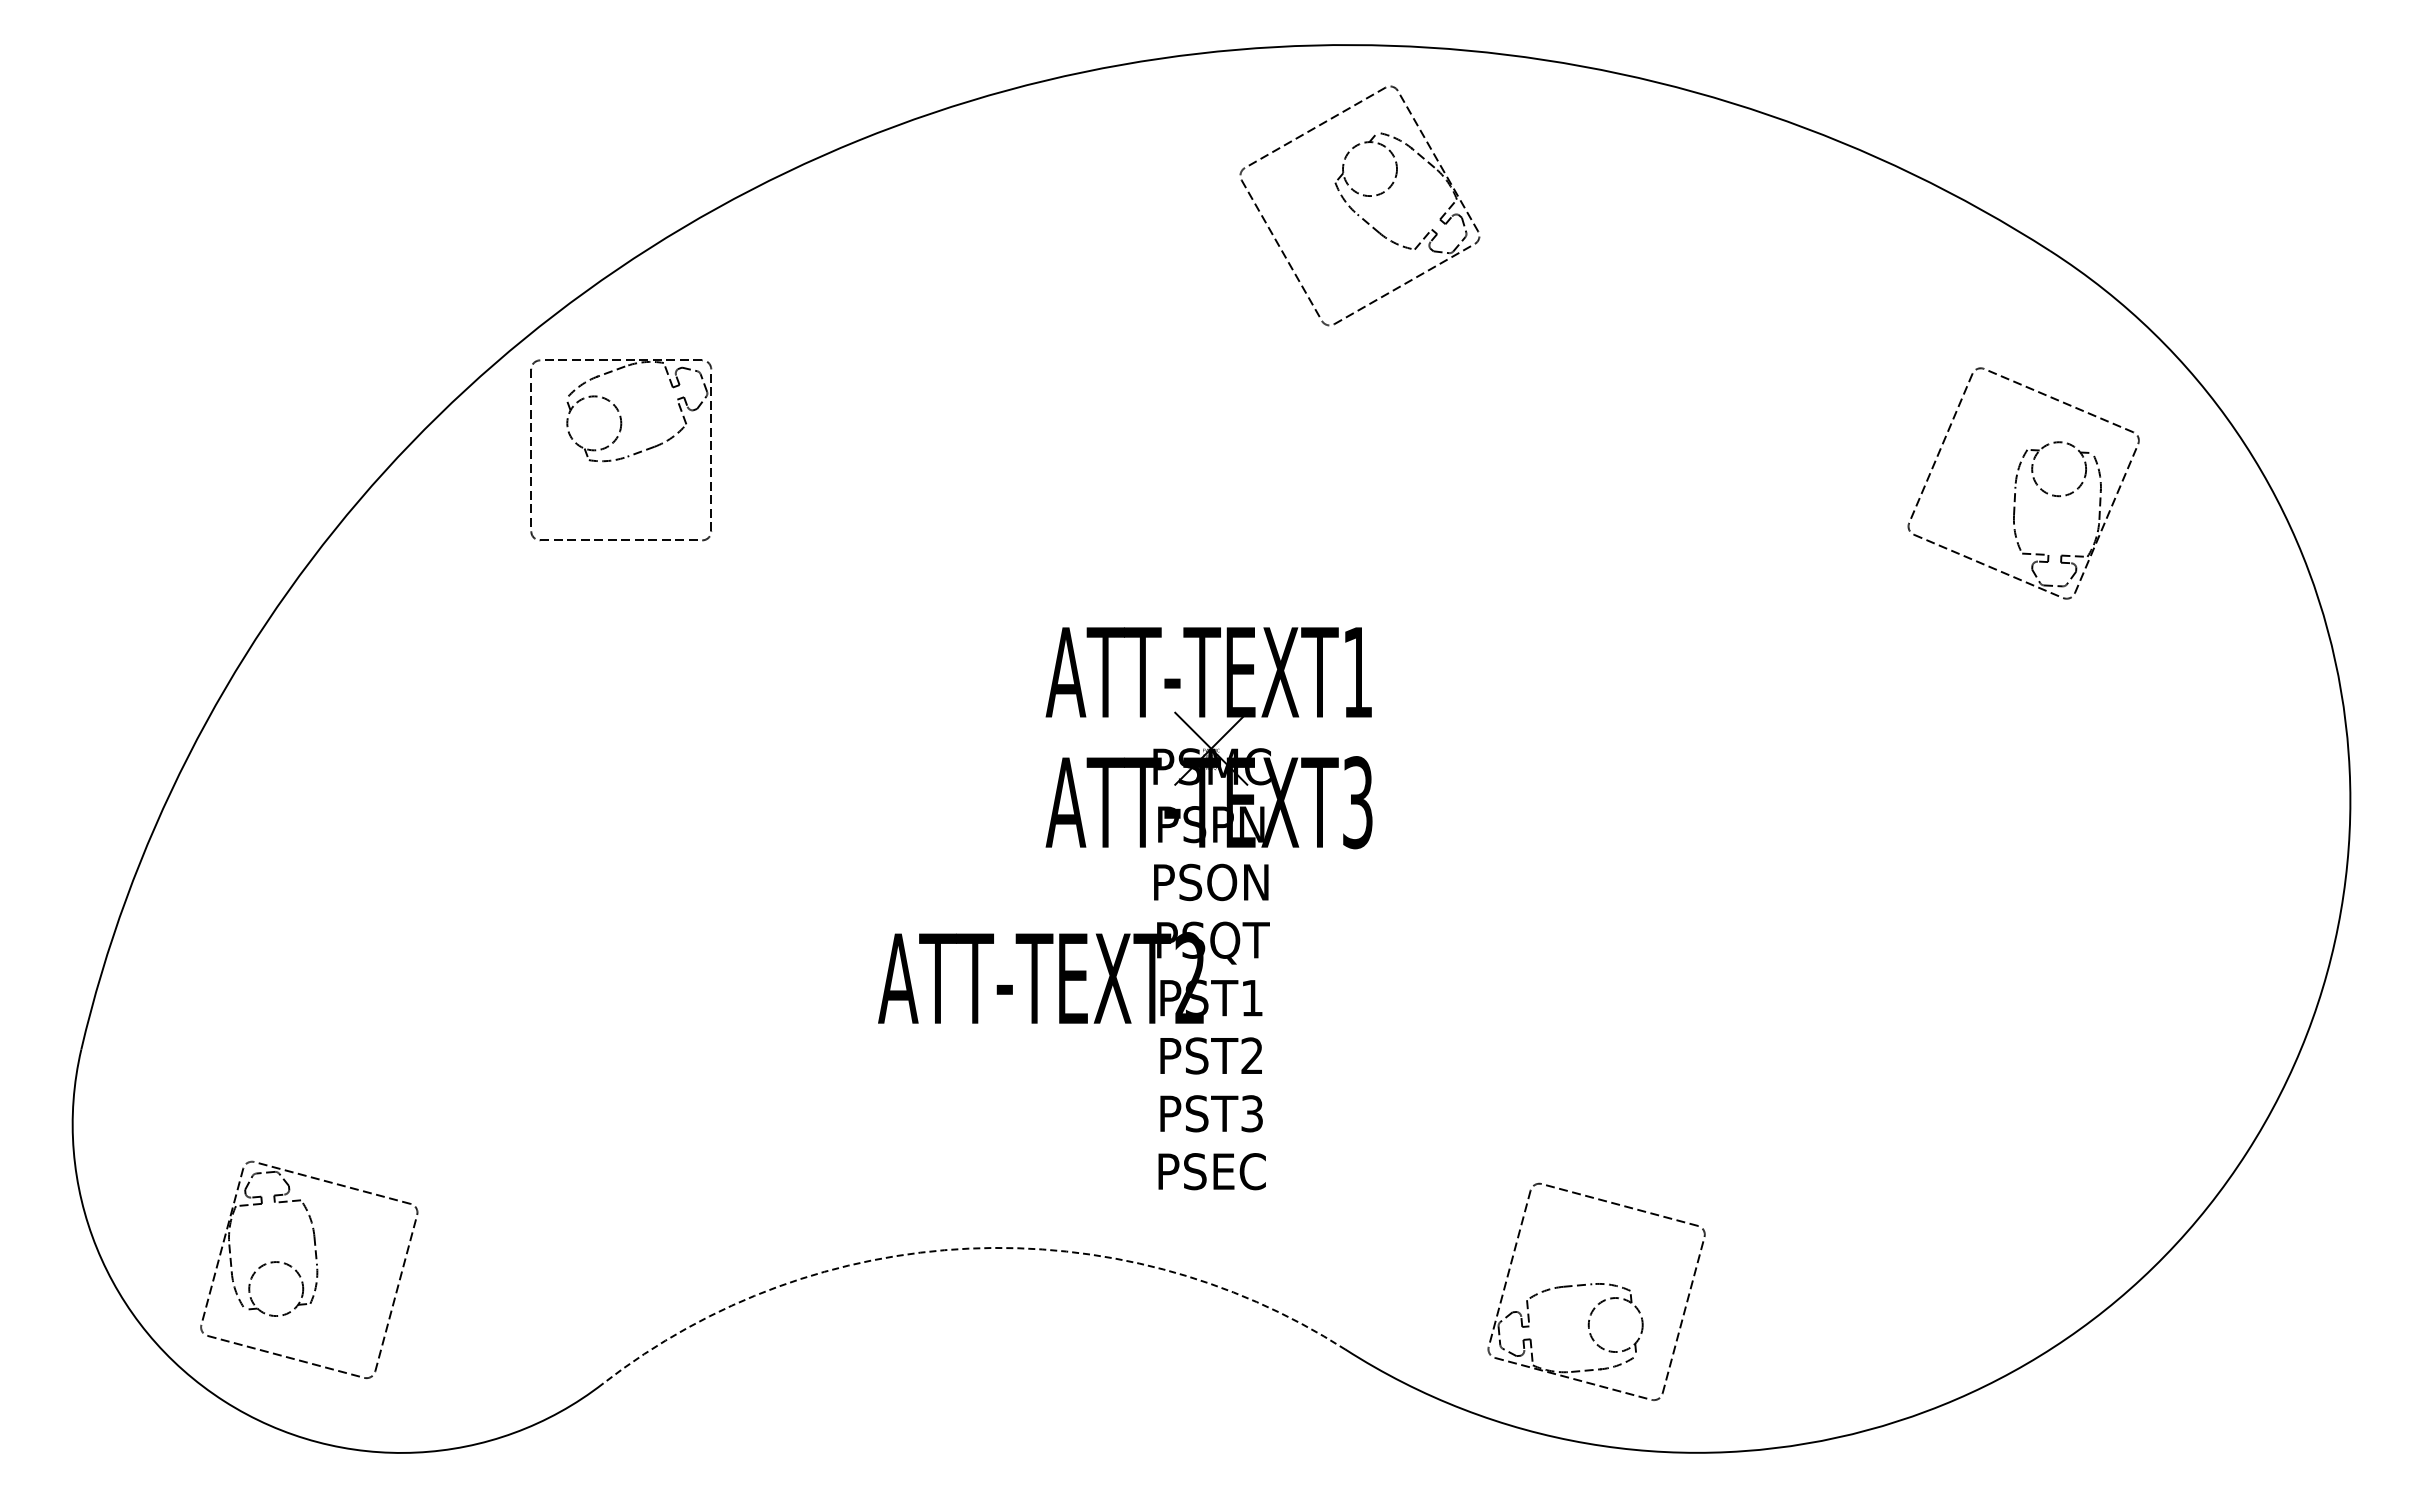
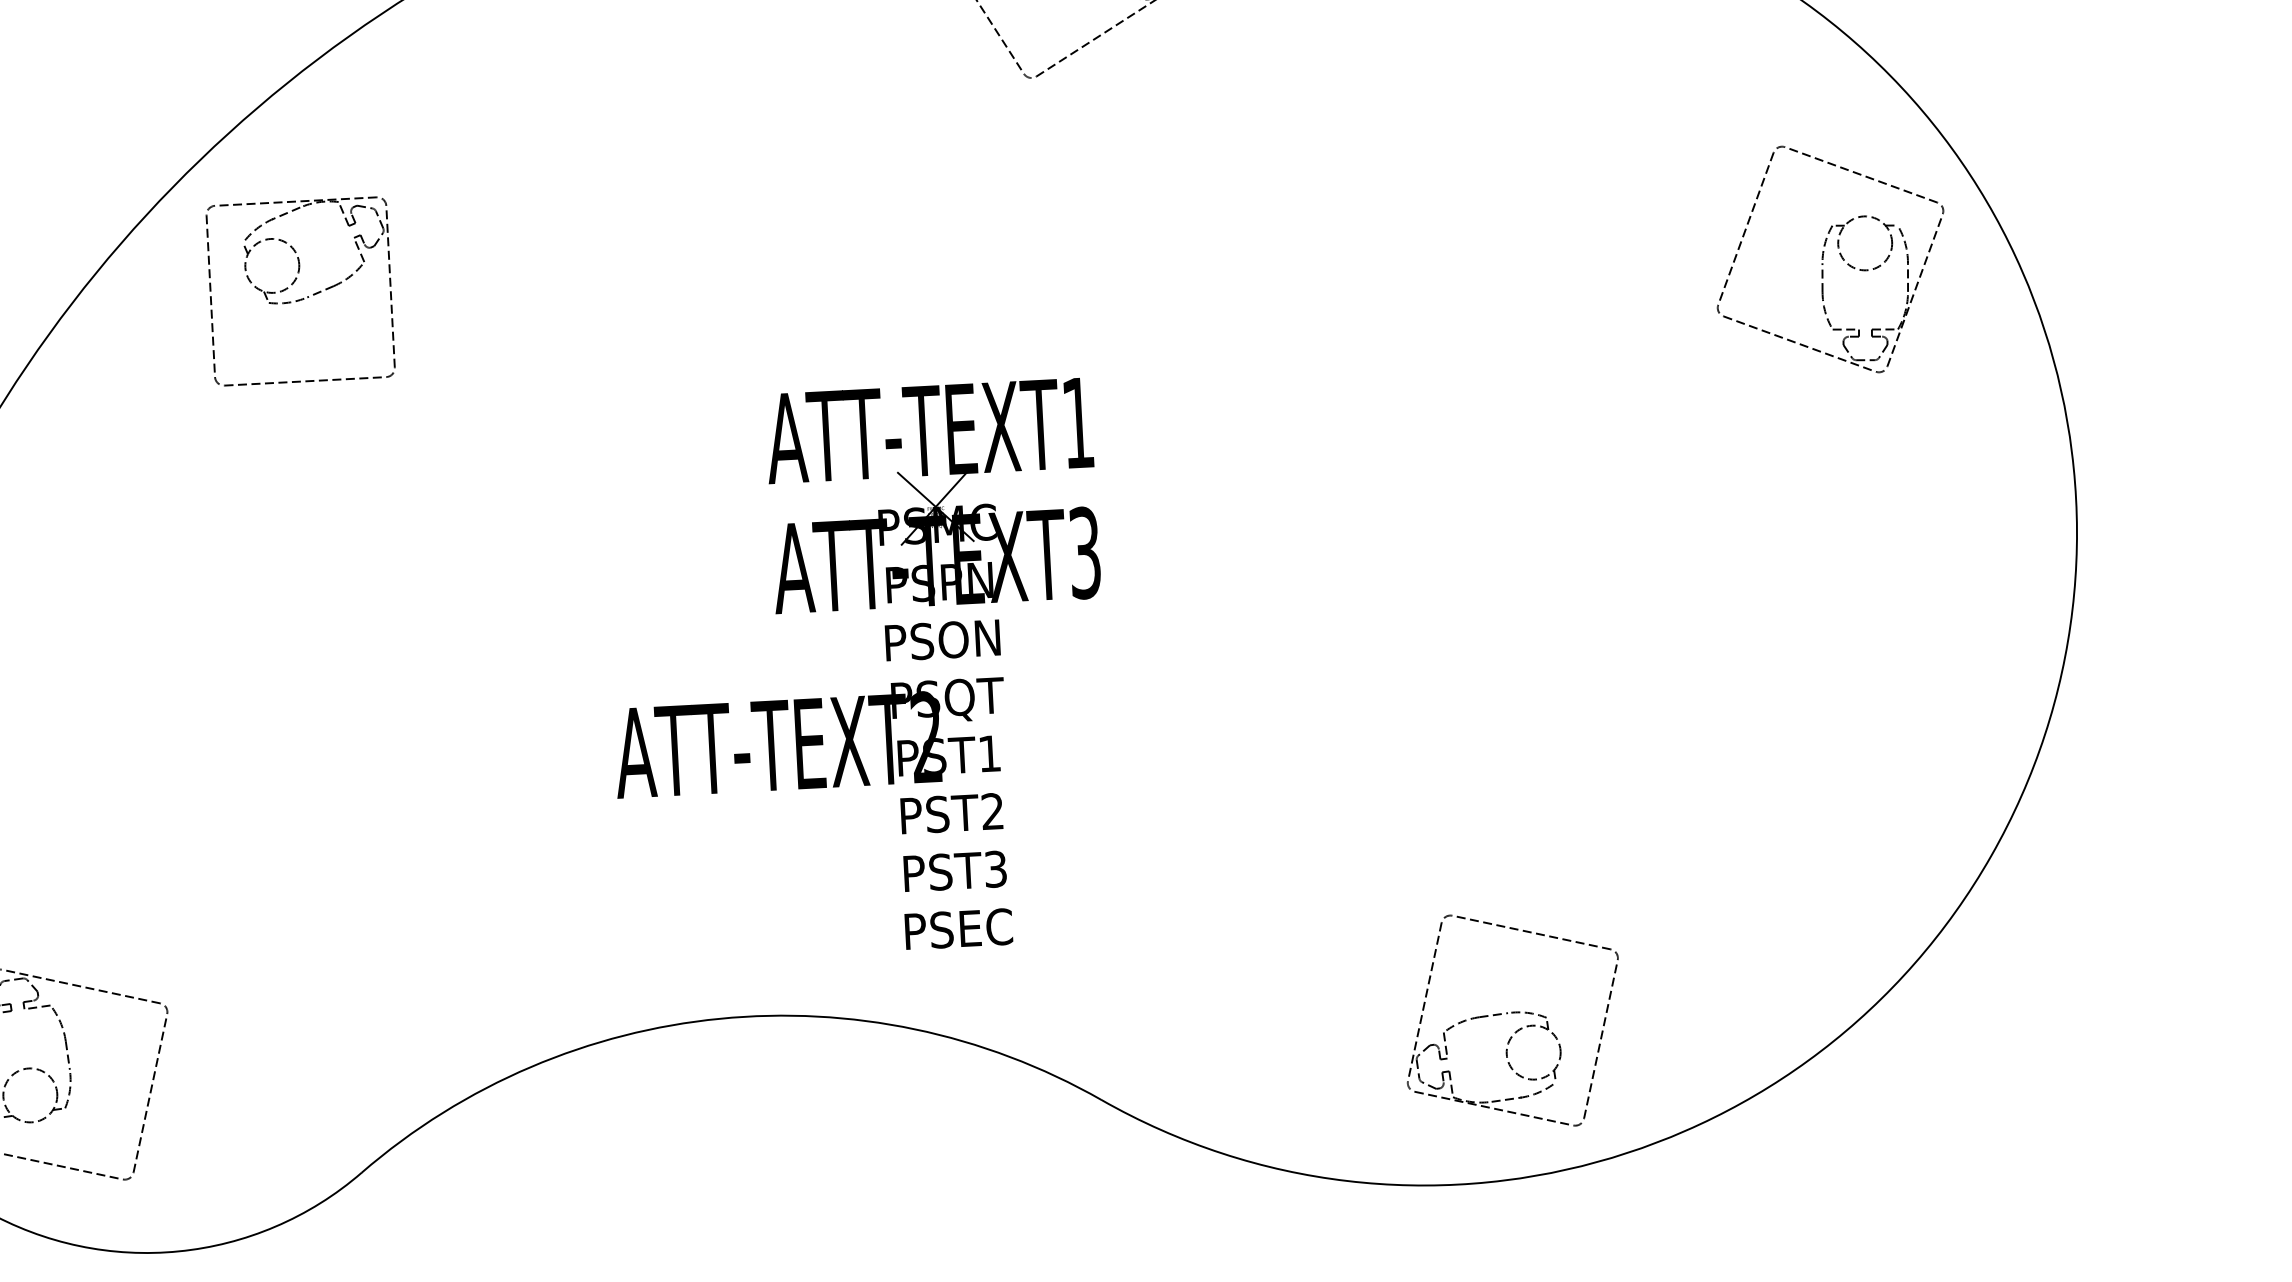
part: (621, 457) -> (301, 298), moved
part: (2016, 483) -> (1823, 259), moved
arc: (968, 1248) -> (719, 1018), dashed -> solid
part: (1596, 1284) -> (1512, 1013), moved

